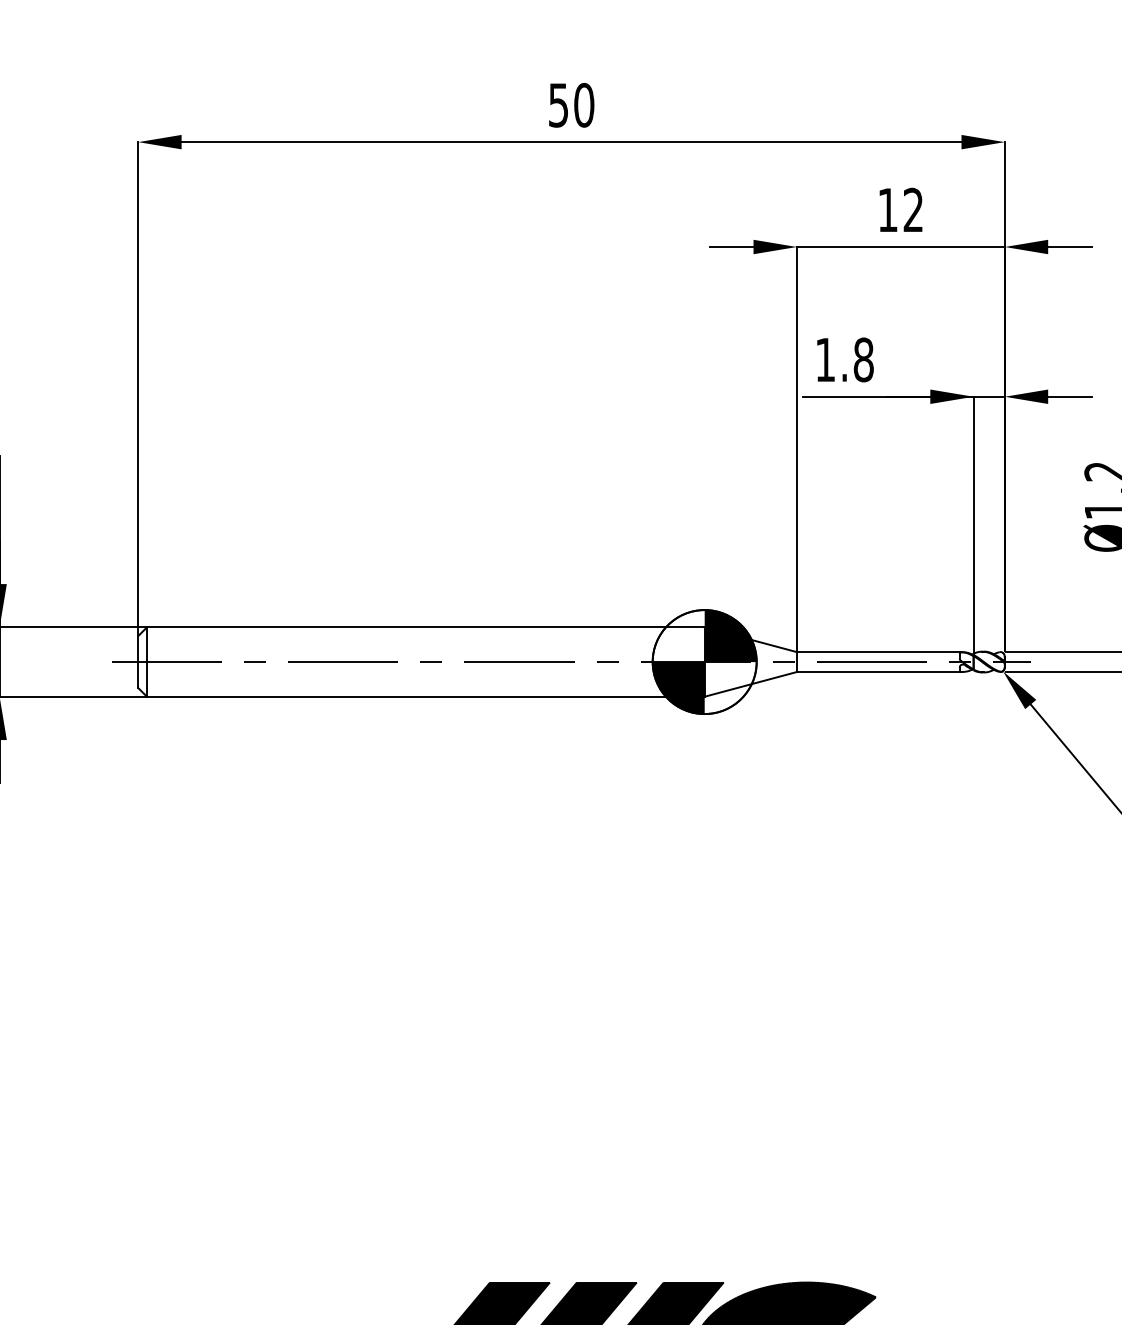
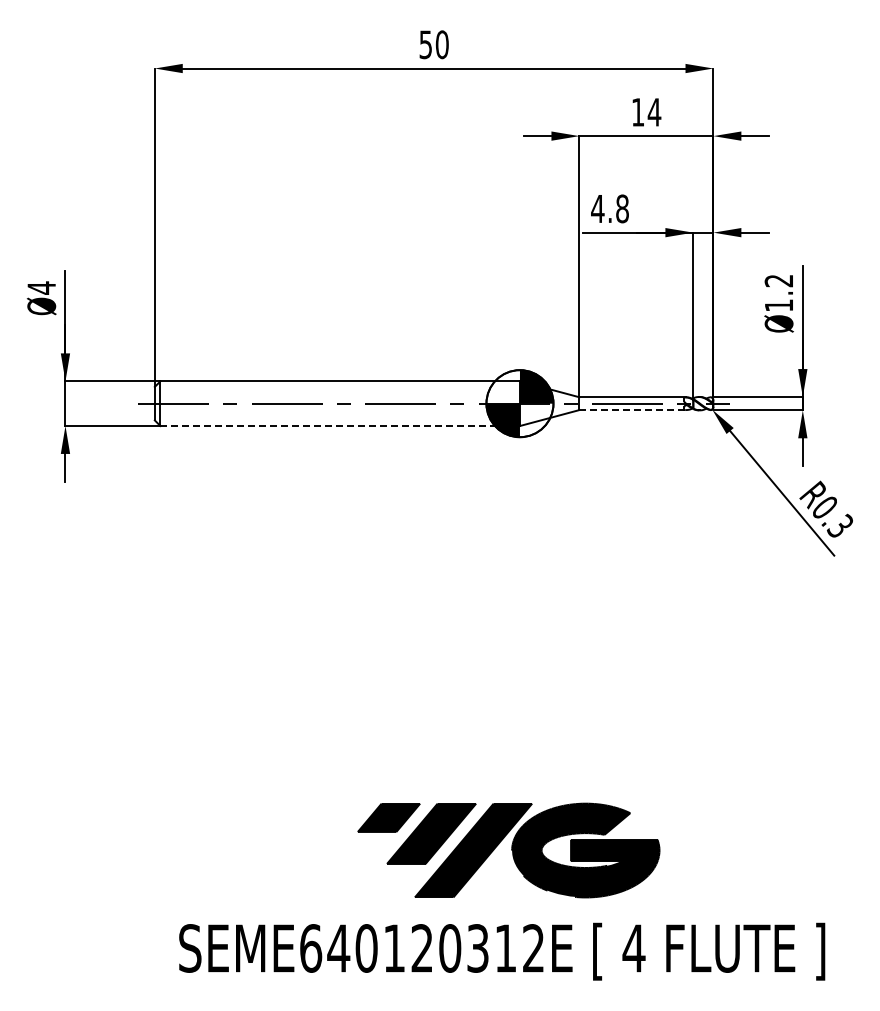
text: (913, 210) -> (654, 112), 12 -> 14
text: (824, 359) -> (597, 208), 1.8 -> 4.8
line: (880, 672) -> (633, 410), solid -> dashed
line: (426, 697) -> (340, 426), solid -> dashed

